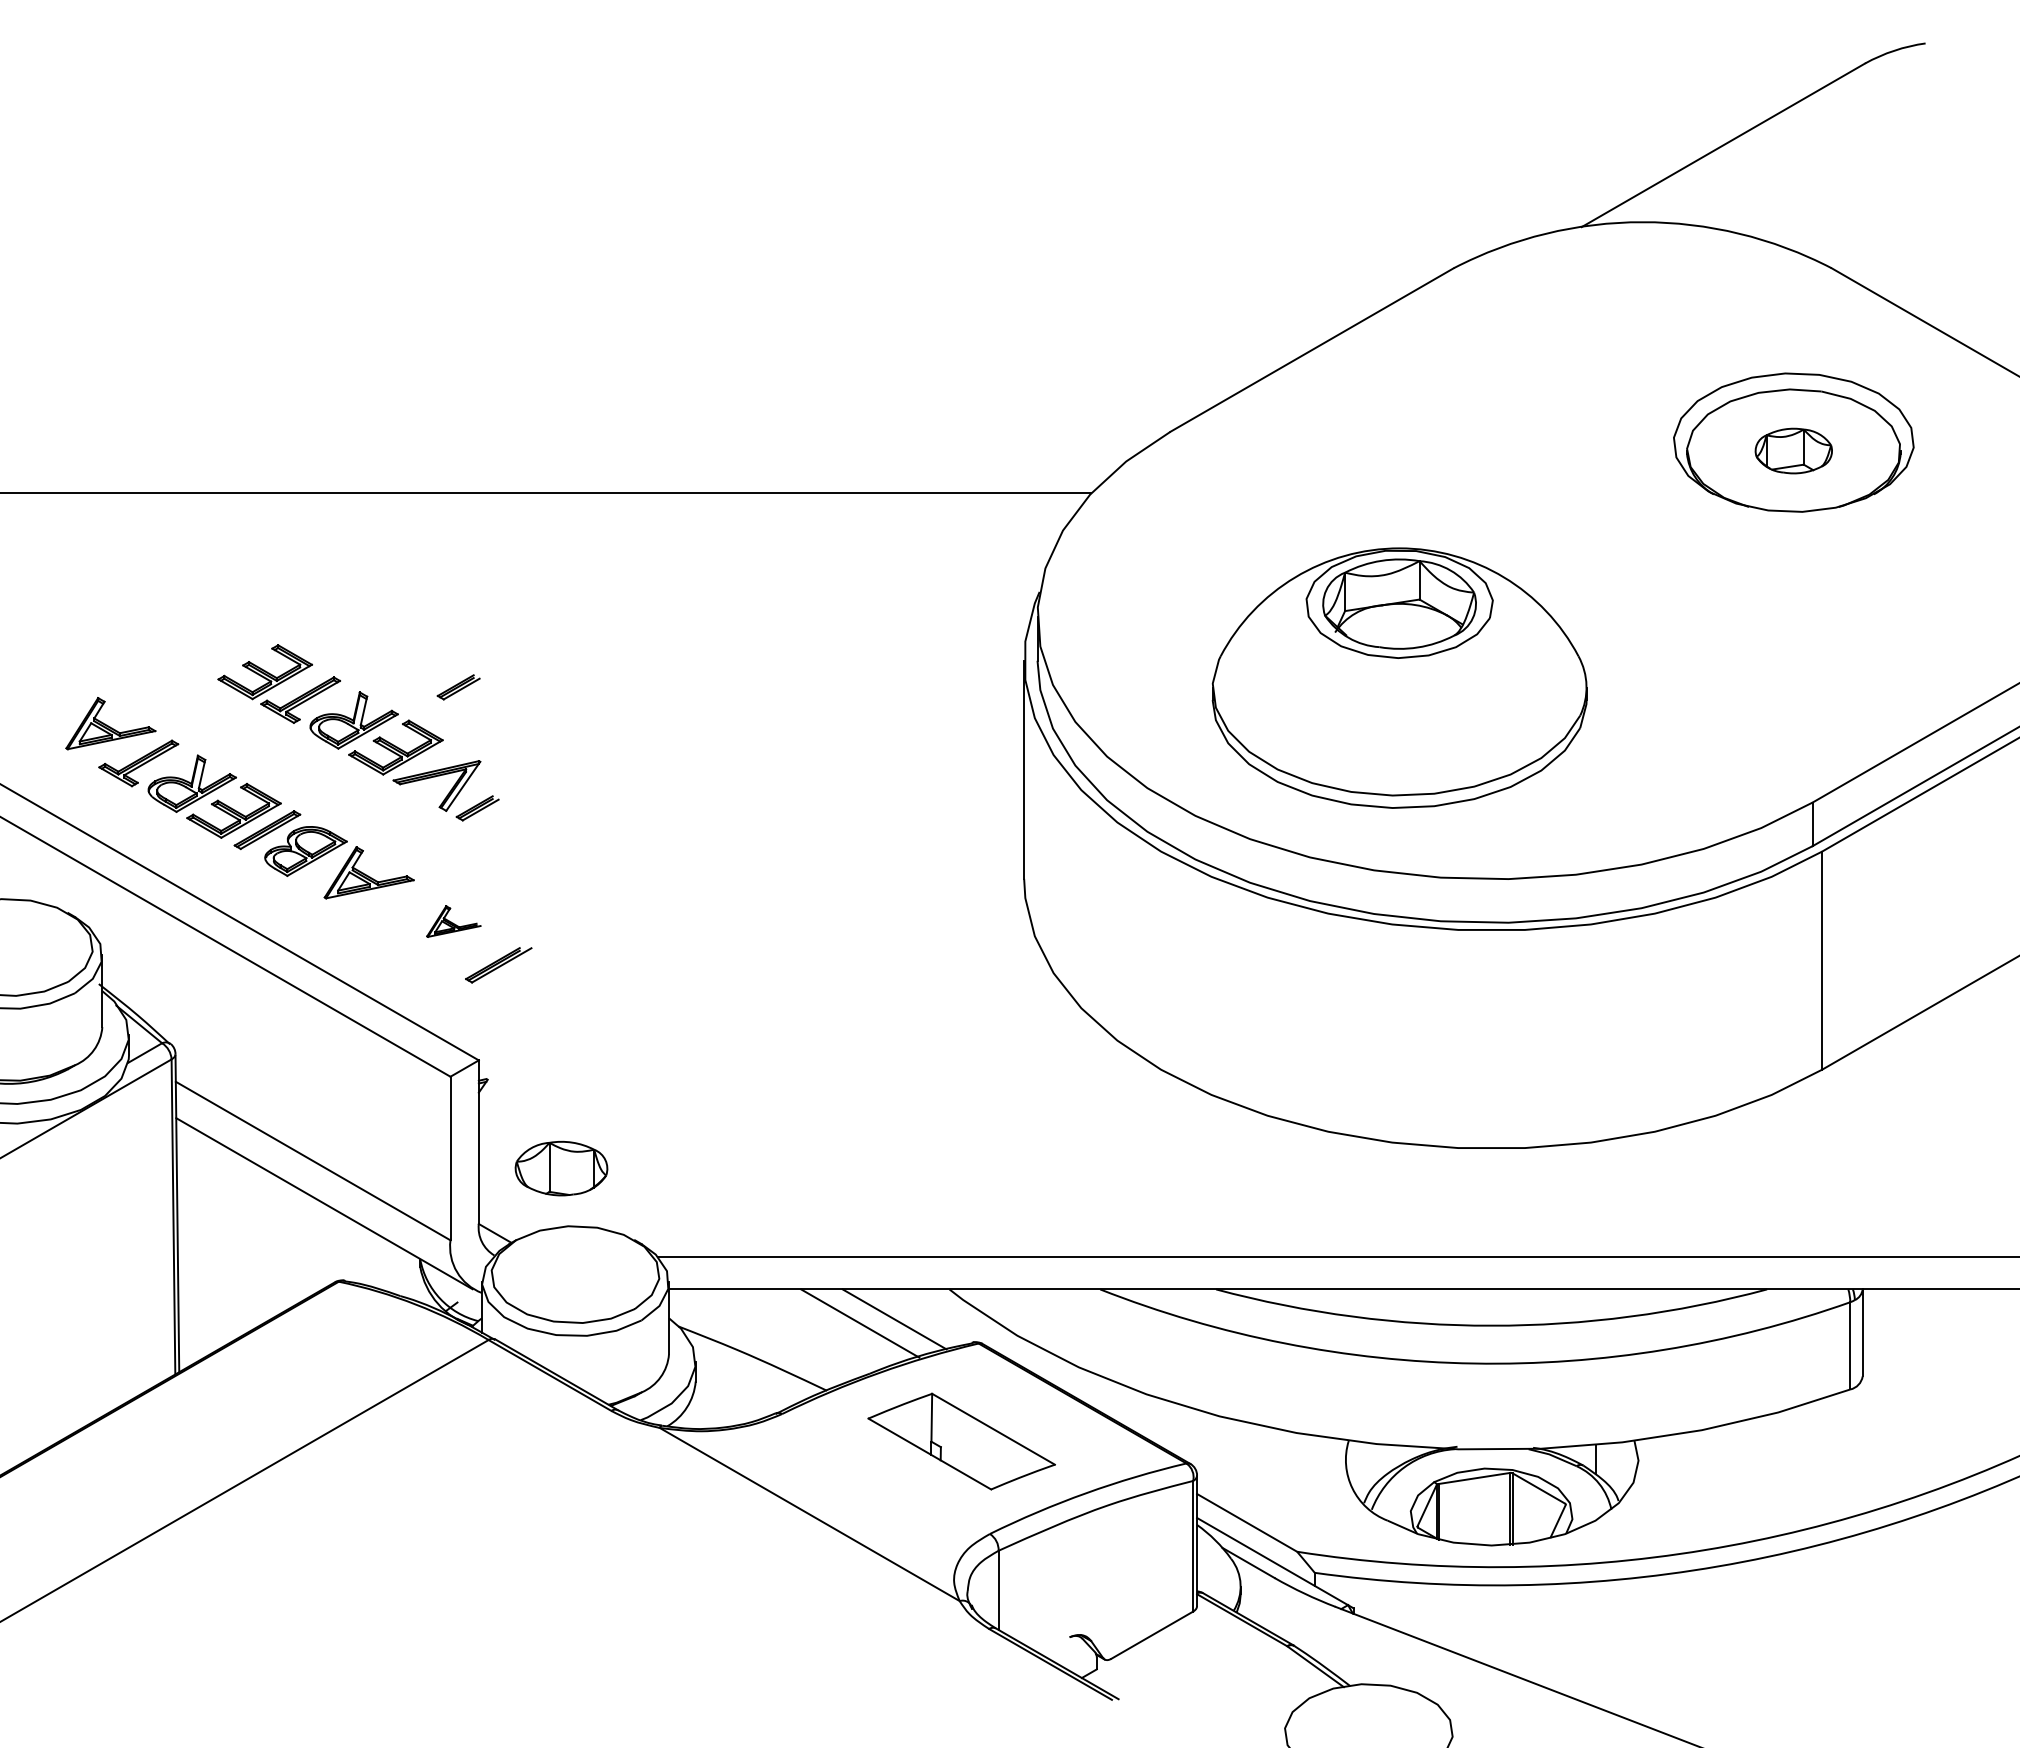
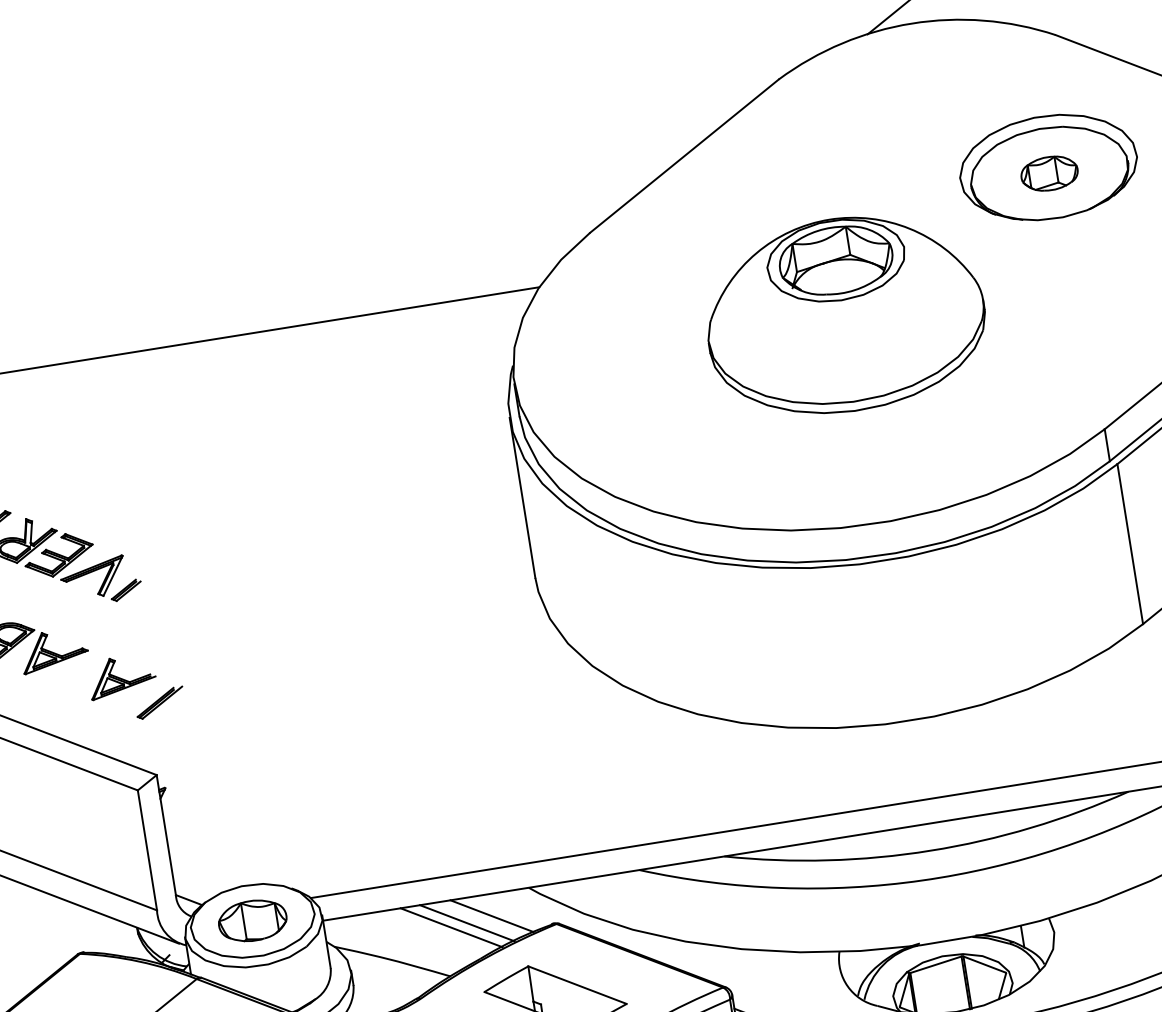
part: (1399, 677) -> (844, 314), moved
part: (458, 687) -> (97, 503), removed
part: (453, 921) -> (121, 676), size x1.67
part: (561, 1168) -> (252, 920), moved
line: (838, 1325) -> (451, 927), added

